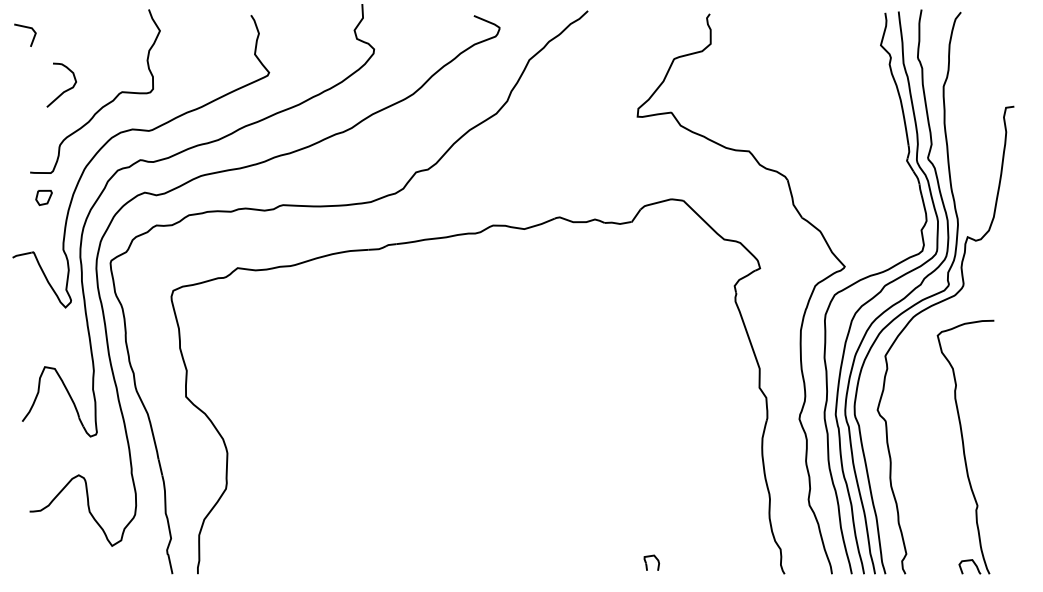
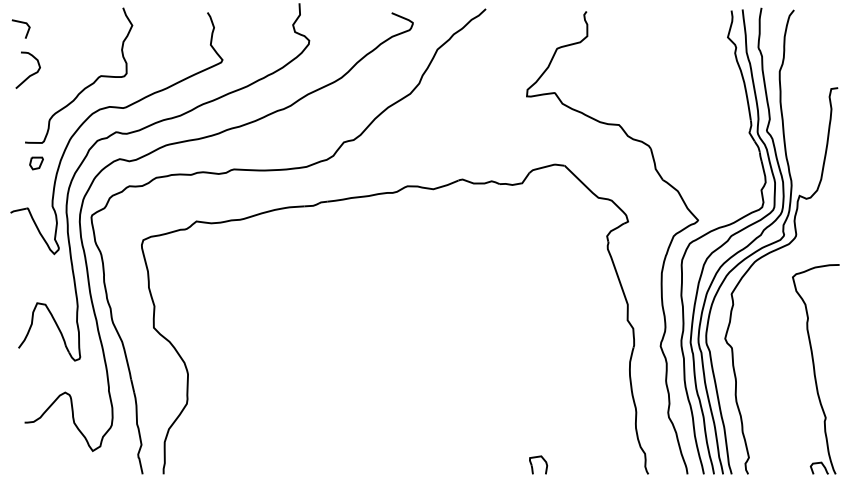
curve: (64, 90) -> (30, 74), moved
part: (965, 447) -> (815, 369), moved
part: (651, 562) -> (538, 464), size x1.43

